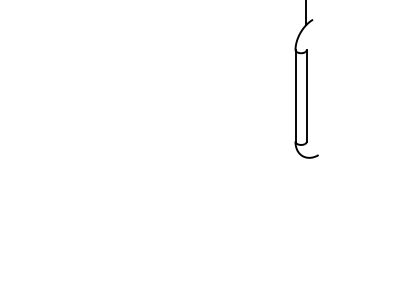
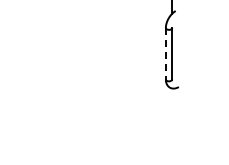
line: (294, 95) -> (165, 53), solid -> dashed

